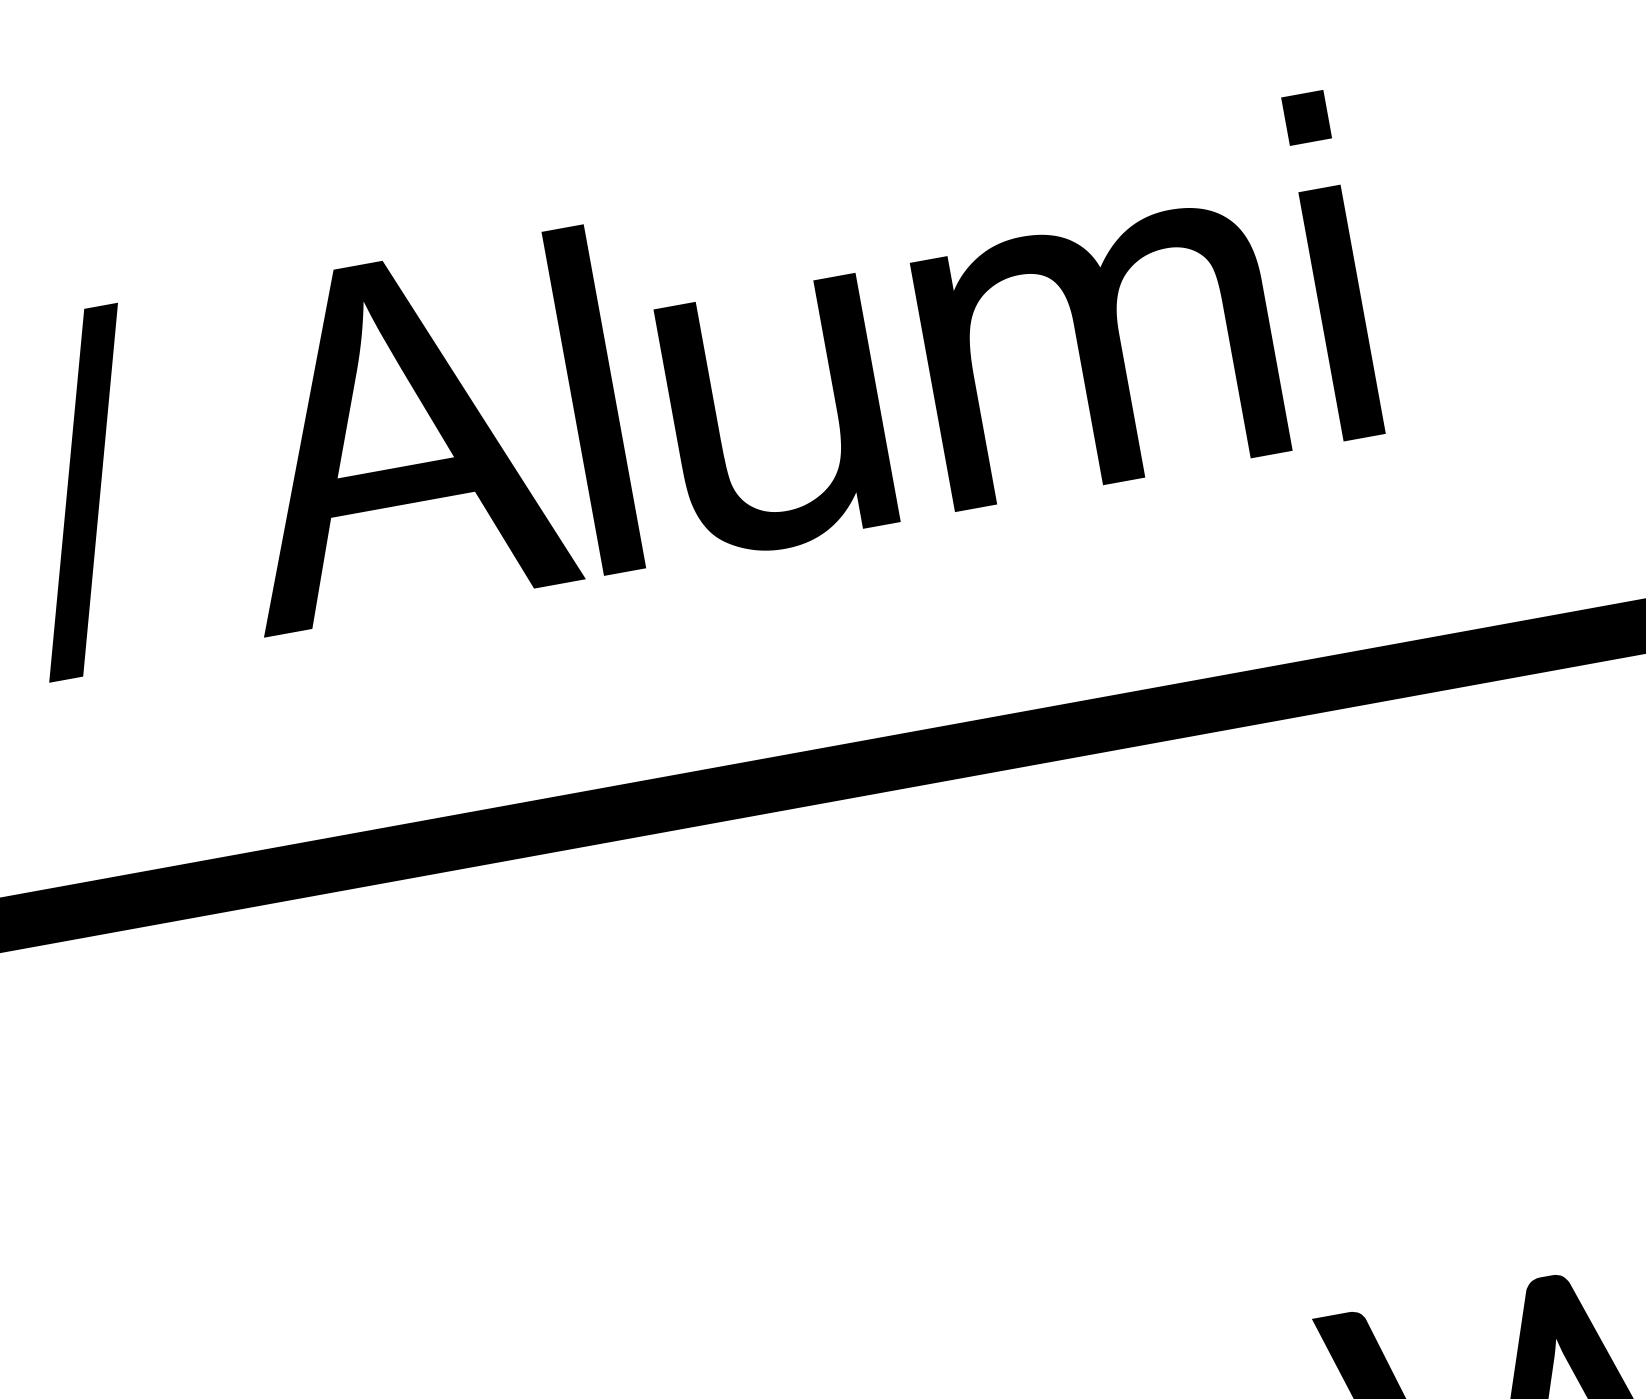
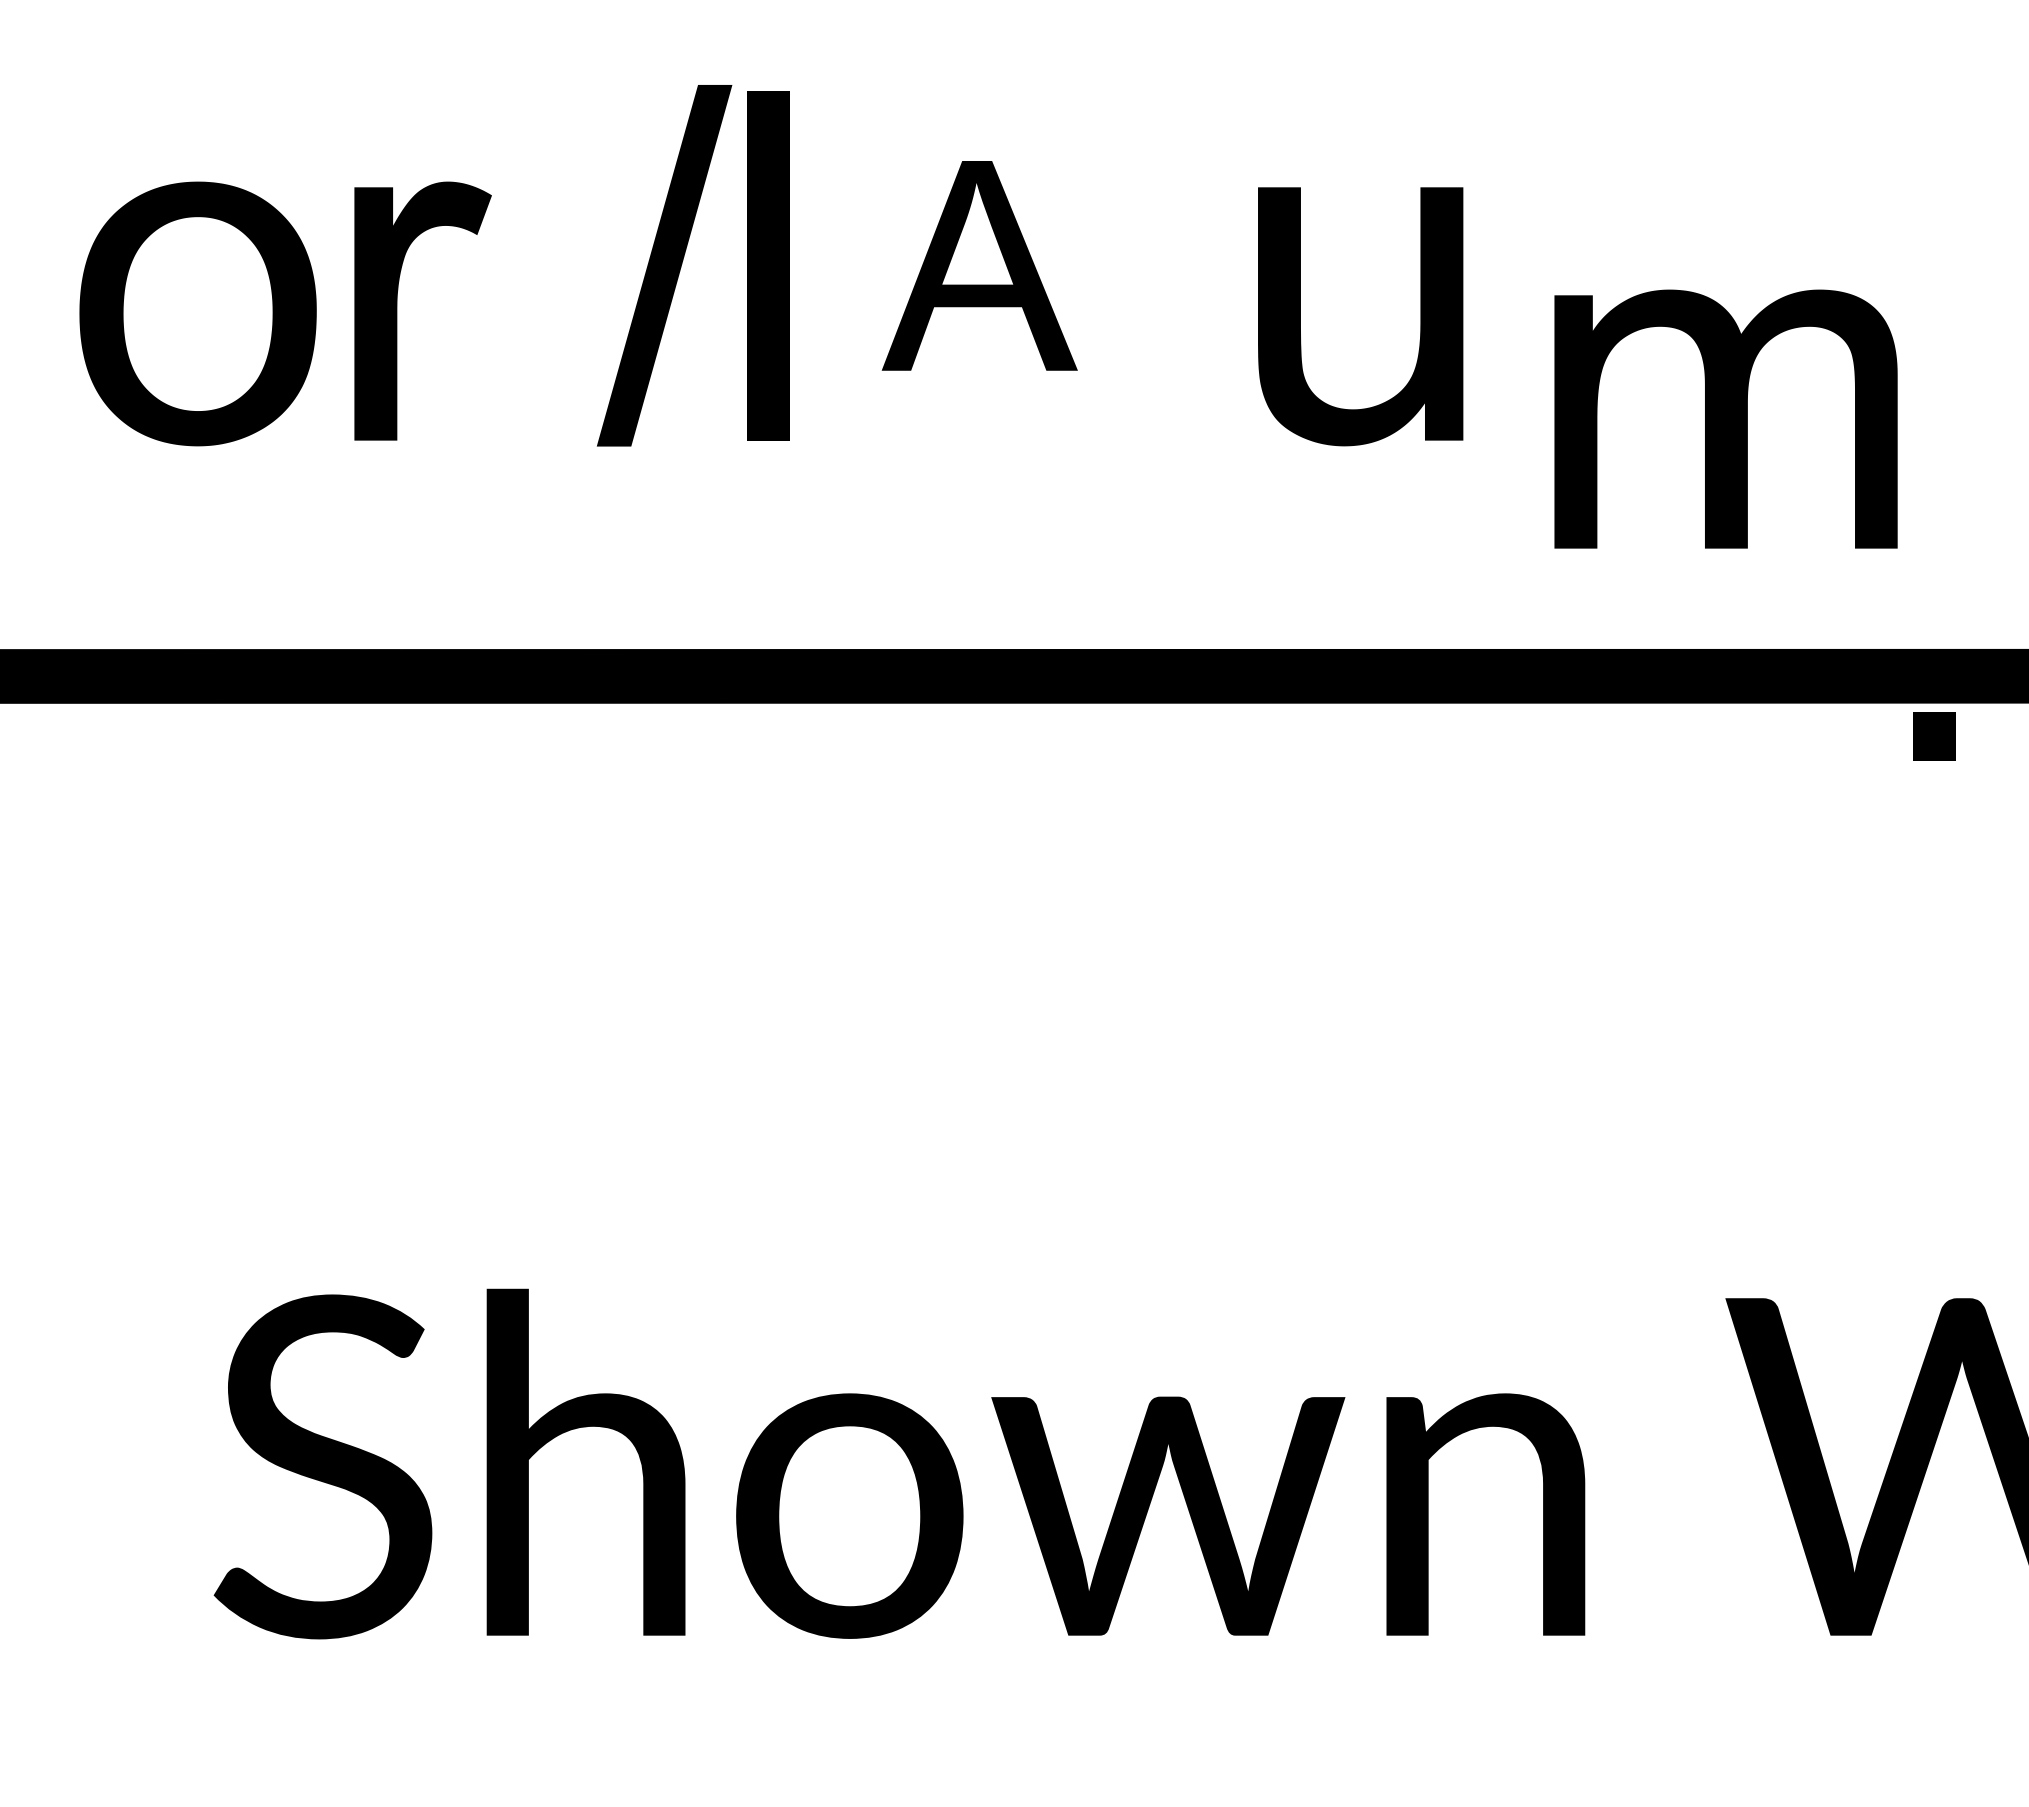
part: (1306, 117) -> (1934, 736), moved
fill: (1341, 312) -> (1934, 313), removed
part: (1100, 353) -> (1725, 418), moved
part: (594, 399) -> (768, 265), moved
part: (393, 436) -> (979, 265), size x0.6

